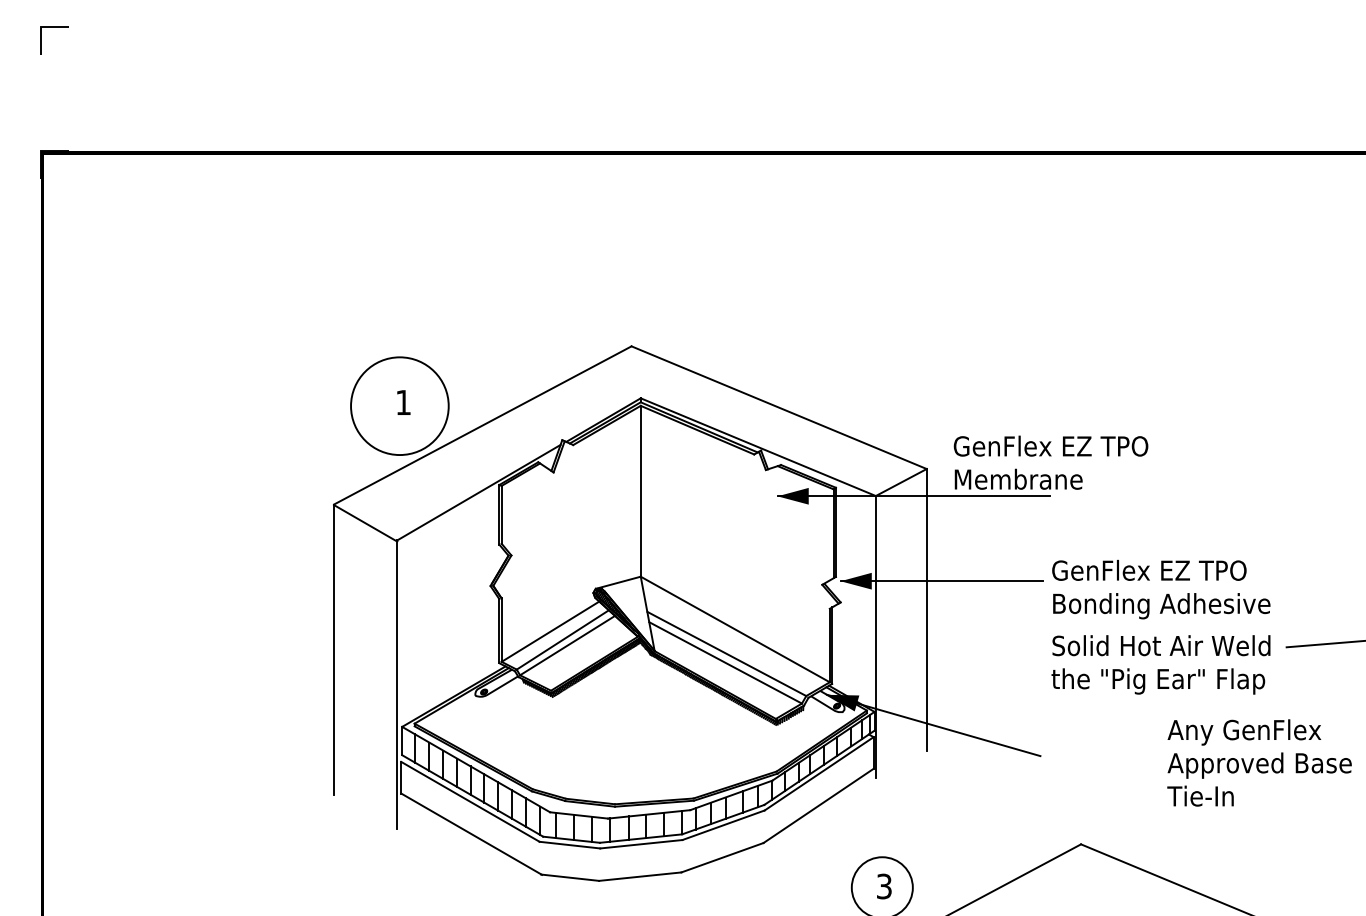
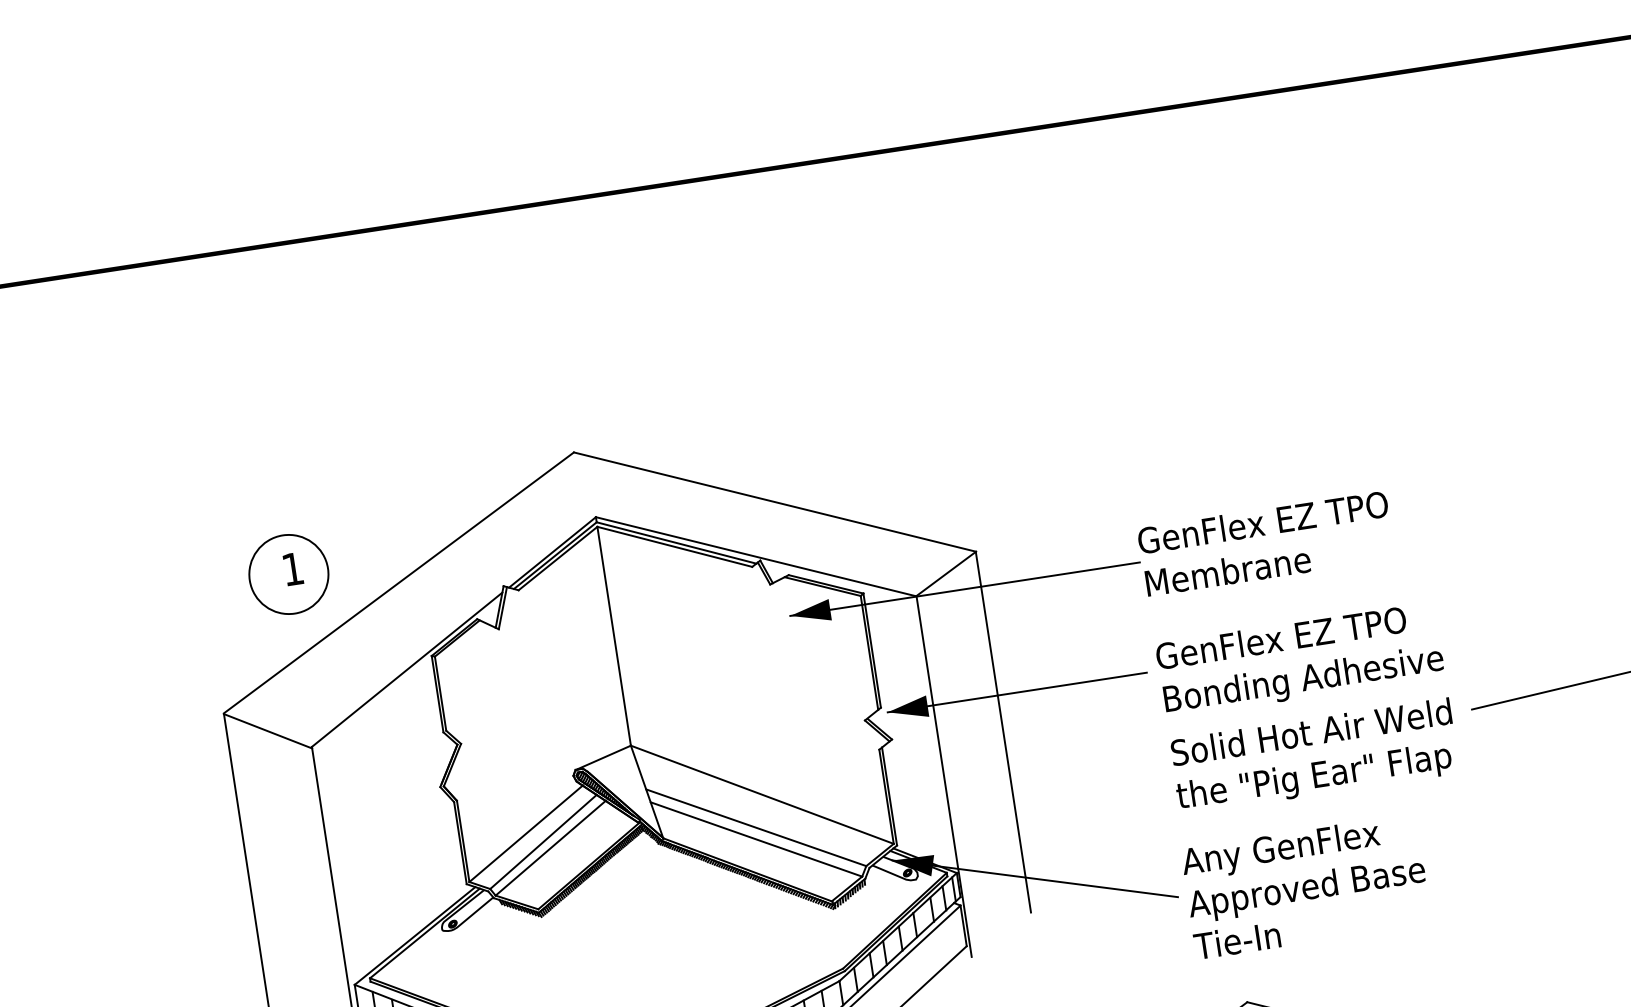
circle: (399, 405) -> (288, 573), size x0.62
text: (1050, 462) -> (1265, 543), moved
text: (1259, 762) -> (1306, 885), moved

